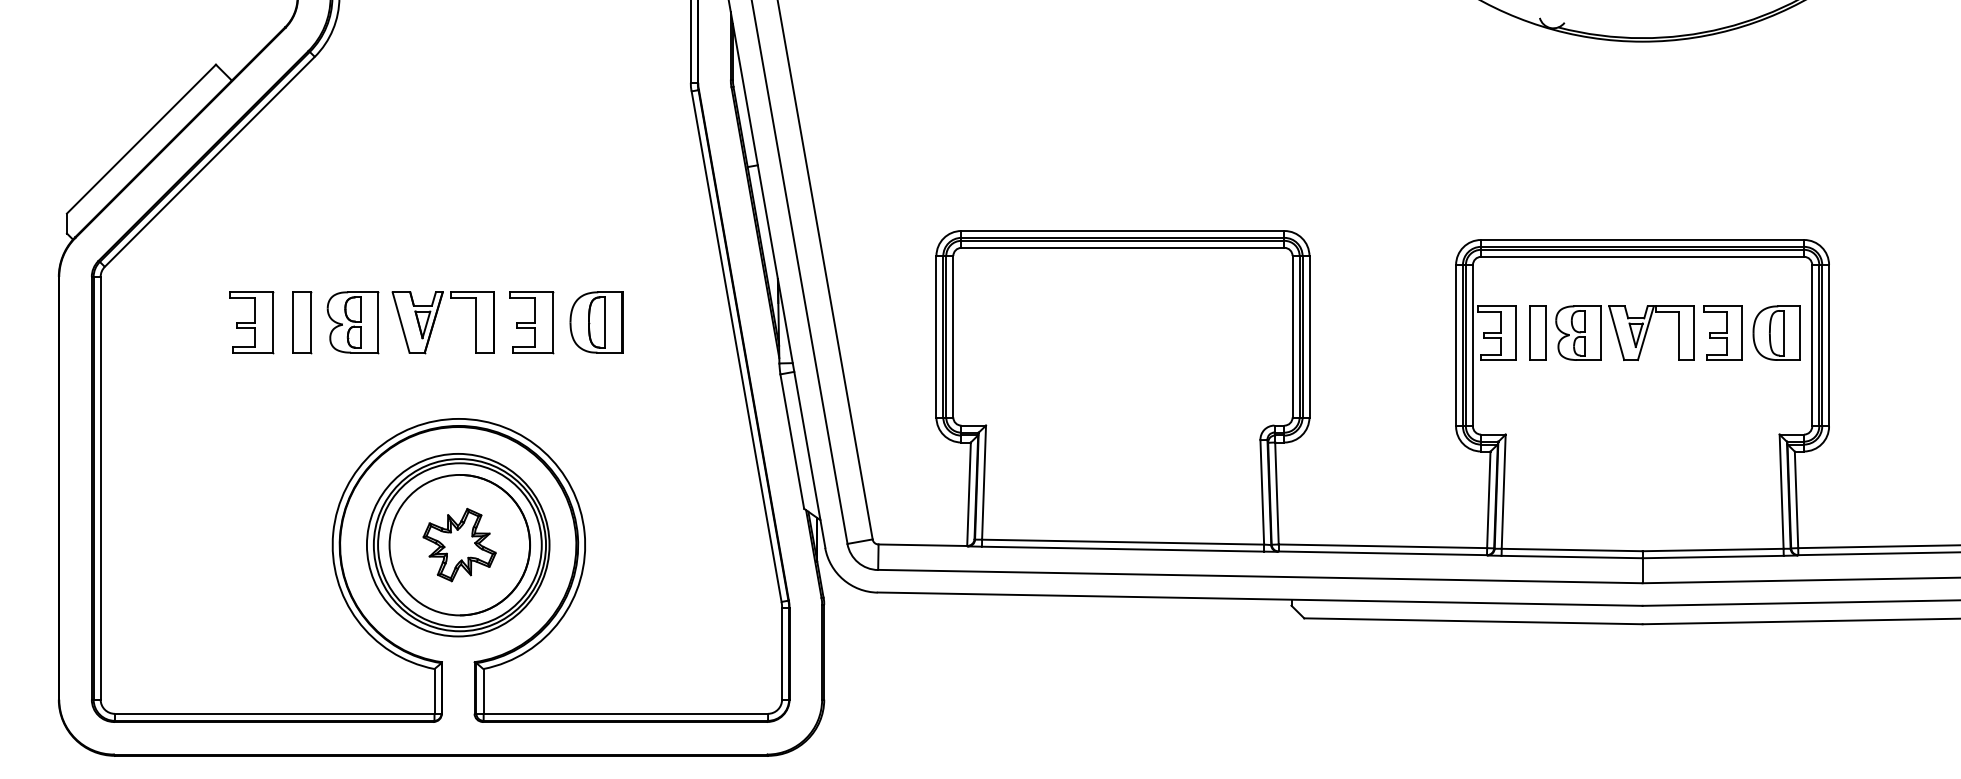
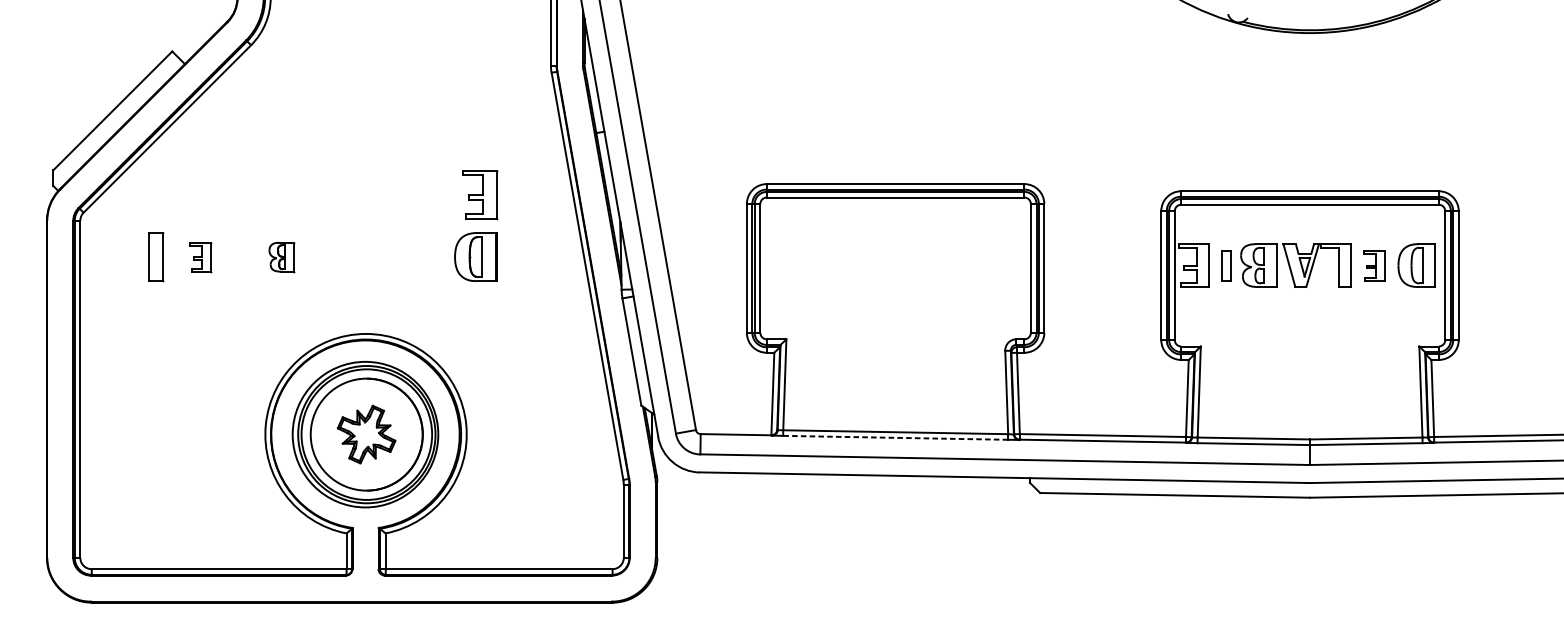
part: (435, 321) -> (347, 256), removed
part: (251, 322) -> (200, 257), size x0.6
part: (302, 322) -> (156, 257), moved
part: (352, 322) -> (281, 257), size x0.6
part: (531, 322) -> (480, 194), moved
part: (1537, 332) -> (1226, 265), size x0.7
part: (1722, 332) -> (1373, 265), size x0.7
line: (1122, 549) -> (895, 438), solid -> dashed

